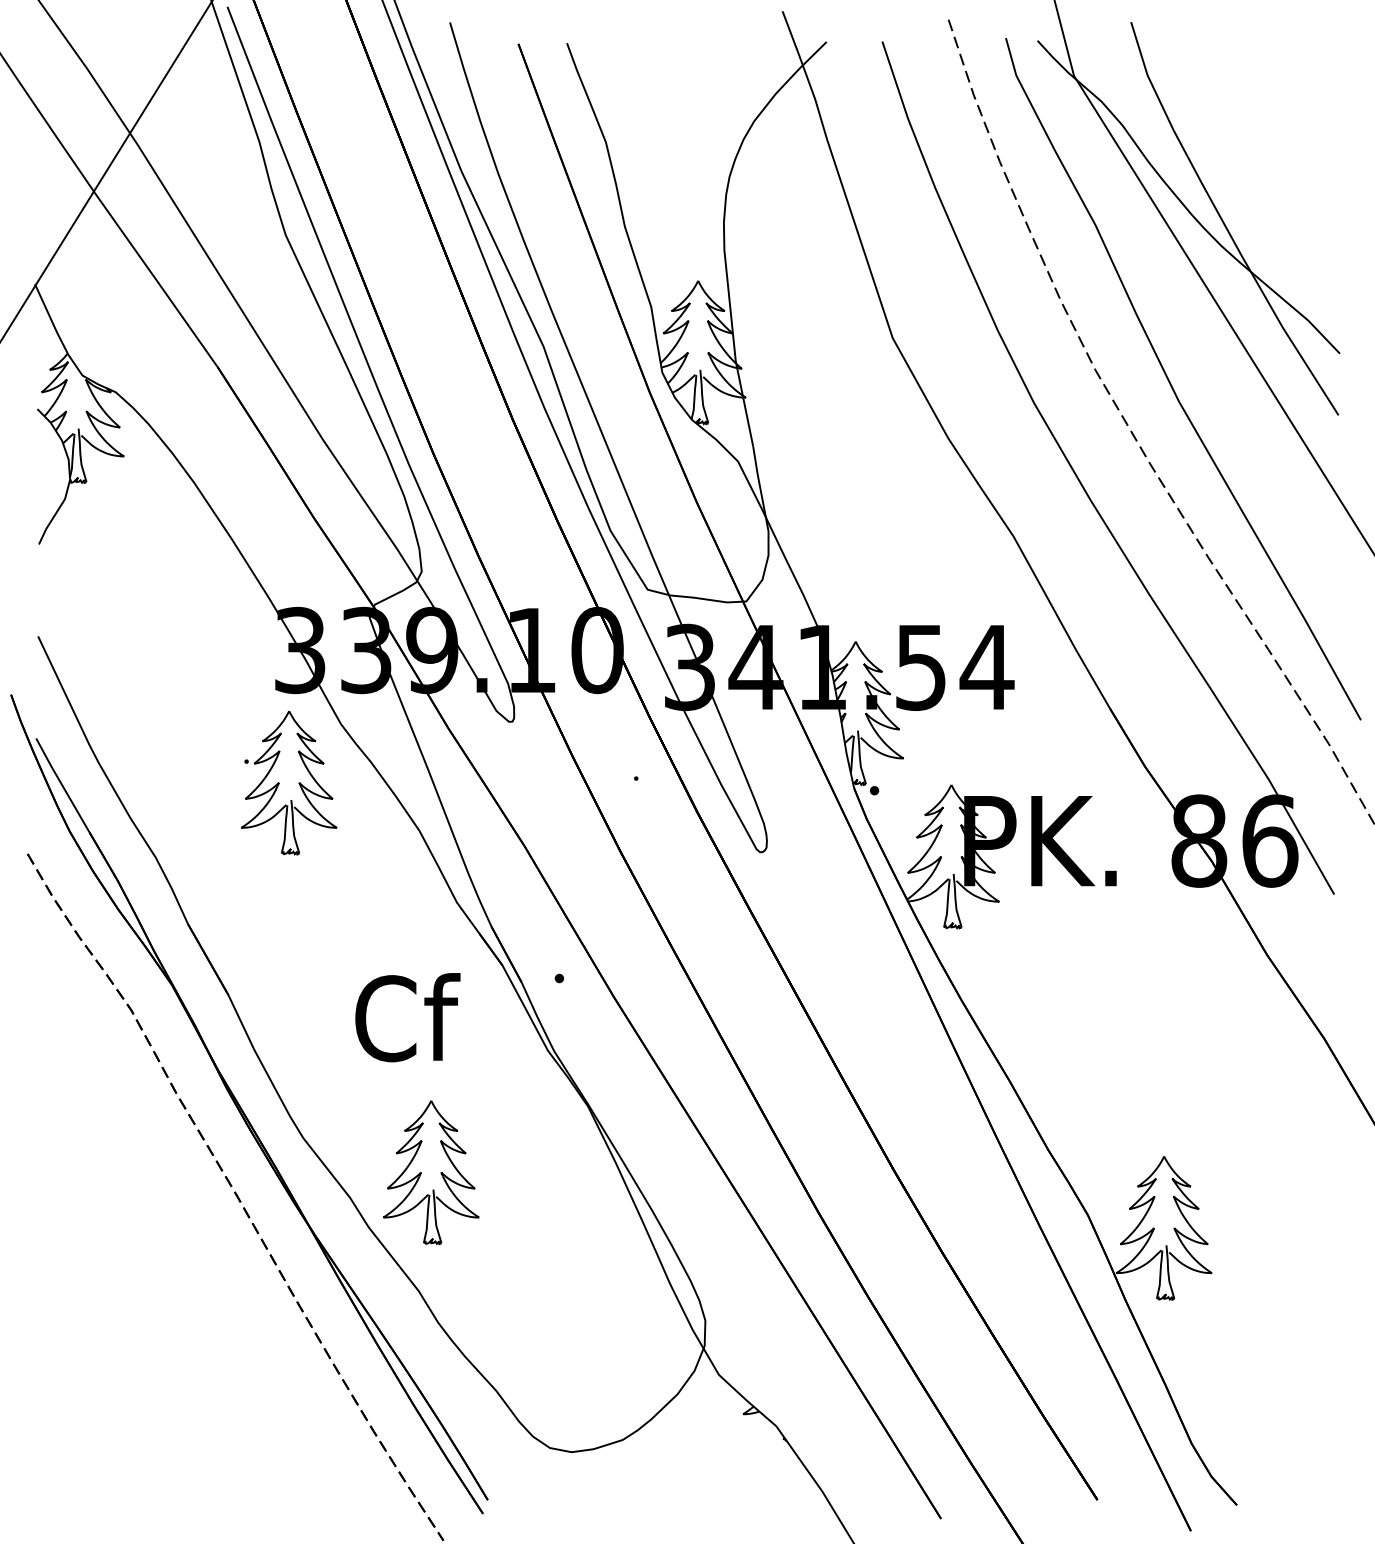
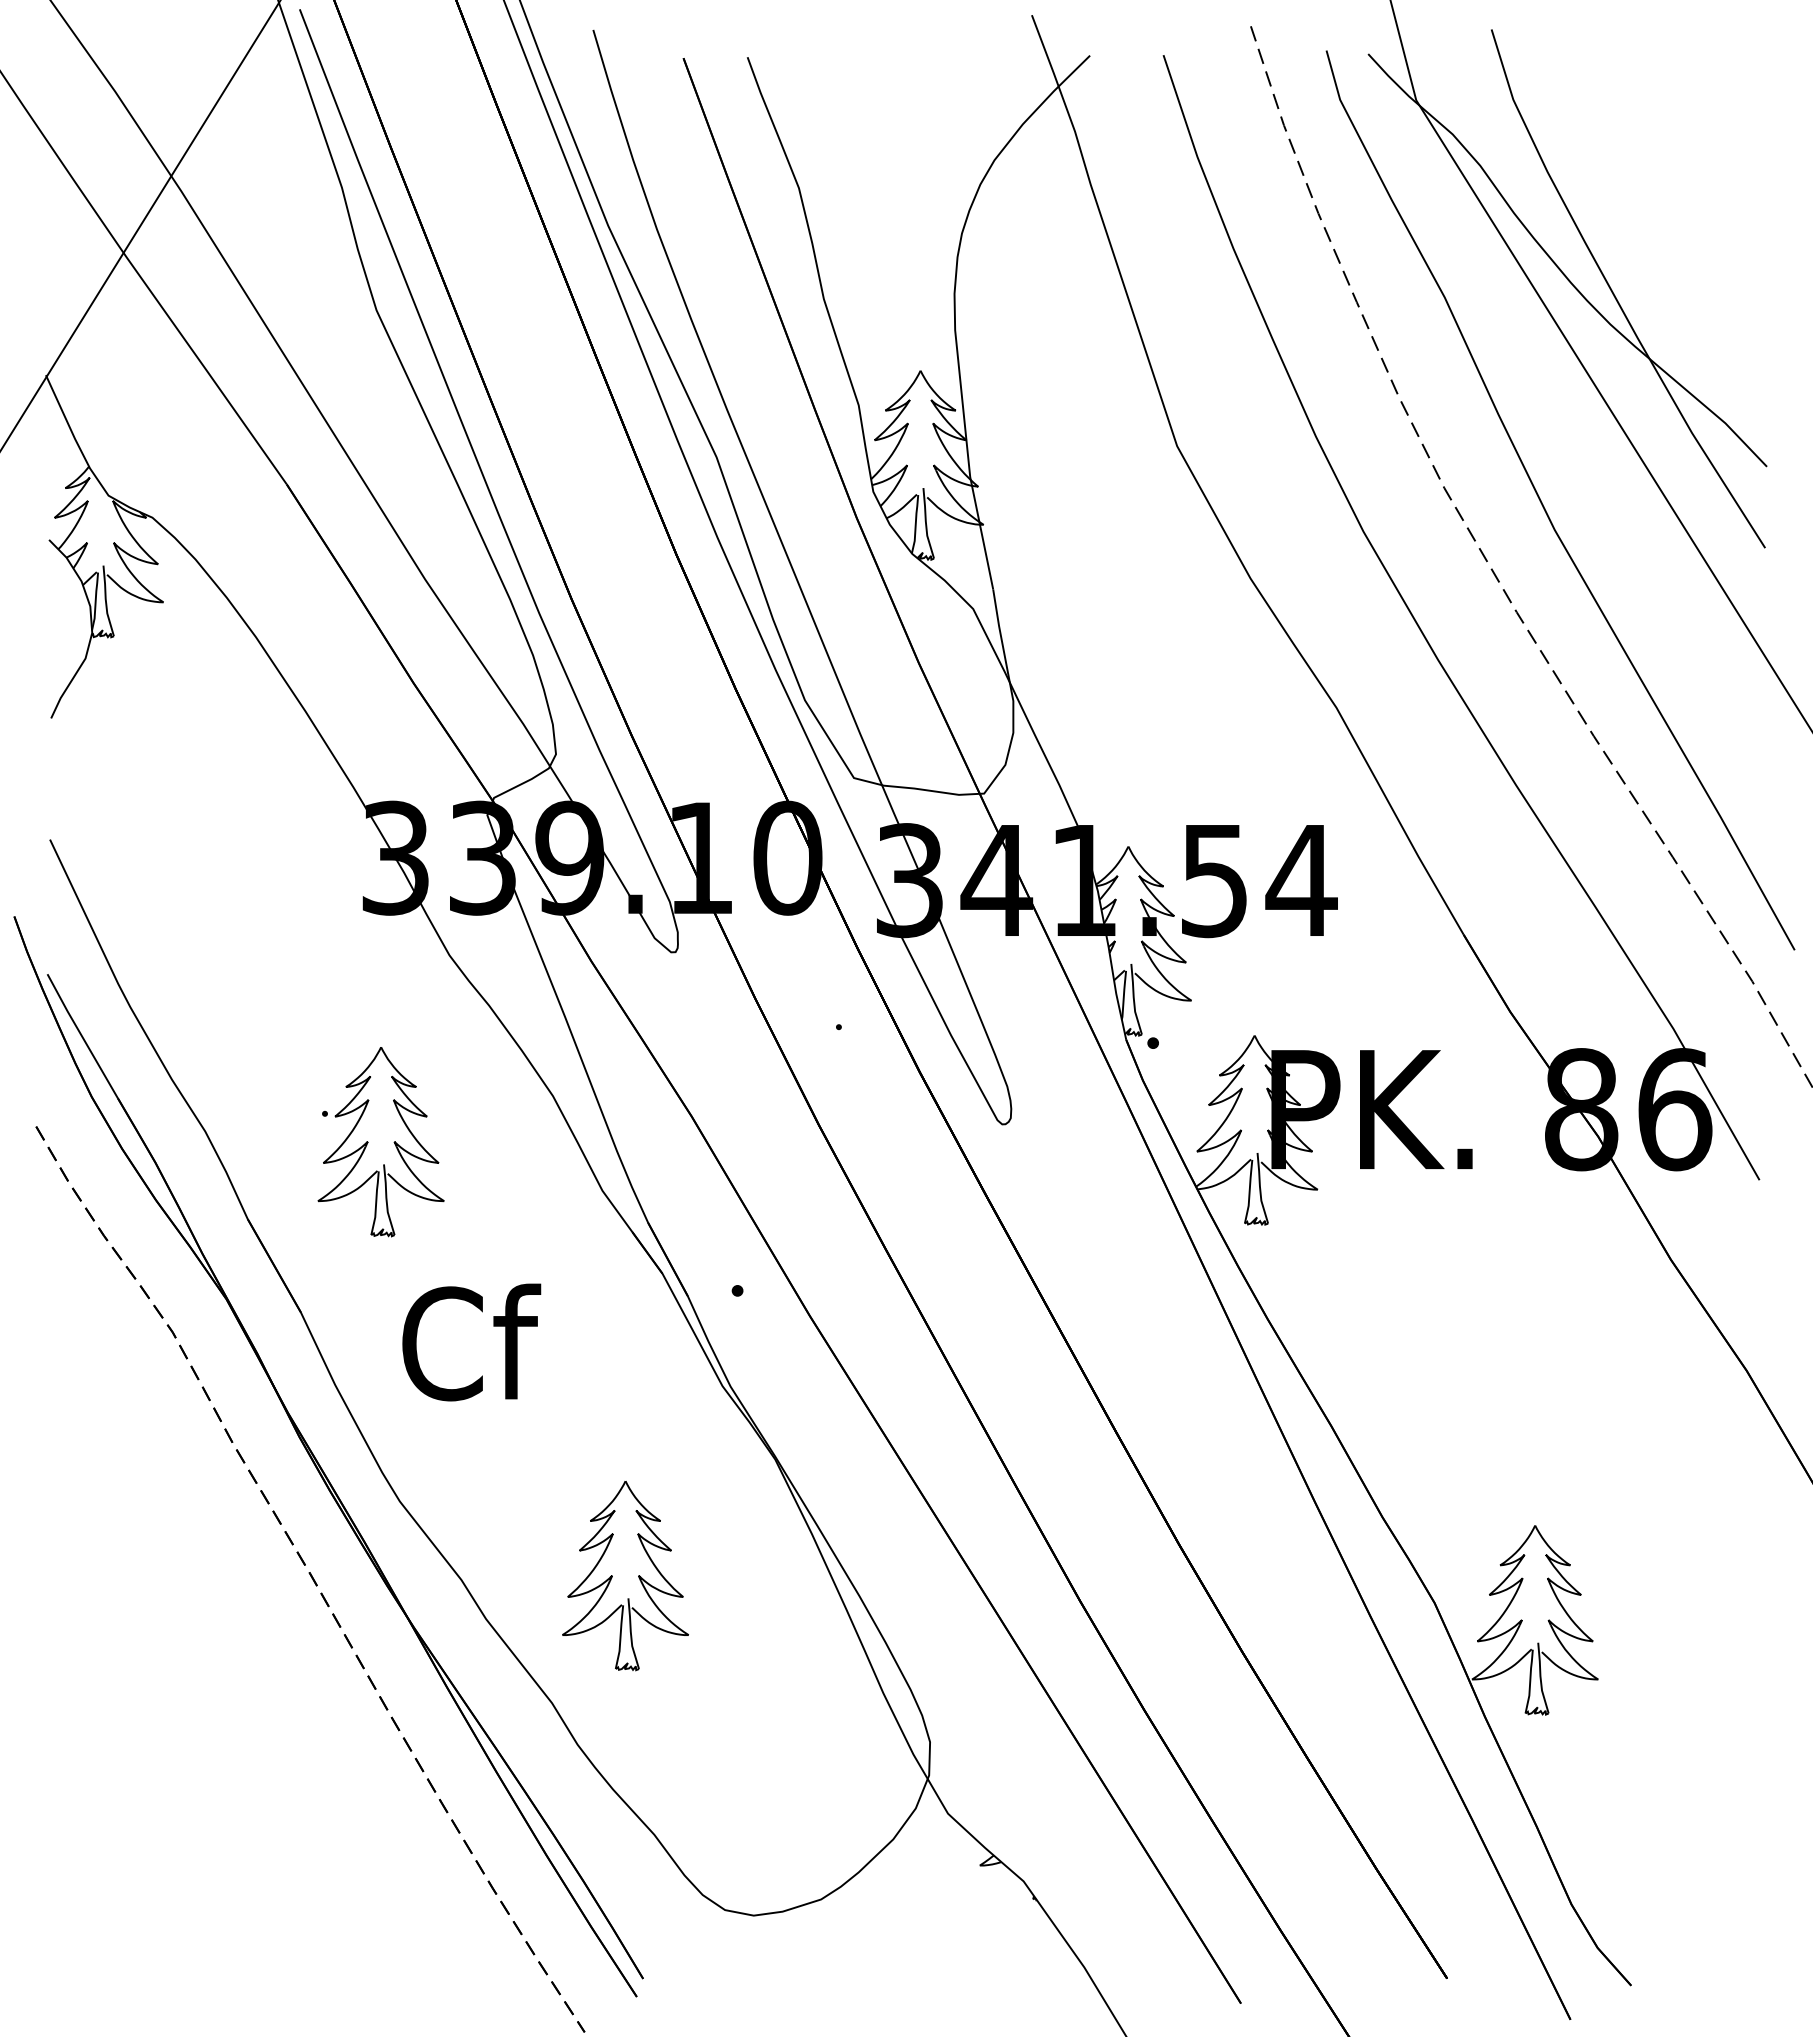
part: (279, 783) -> (368, 1142), moved
text: (407, 1017) -> (471, 1342), moved
part: (431, 1173) -> (625, 1576), moved

